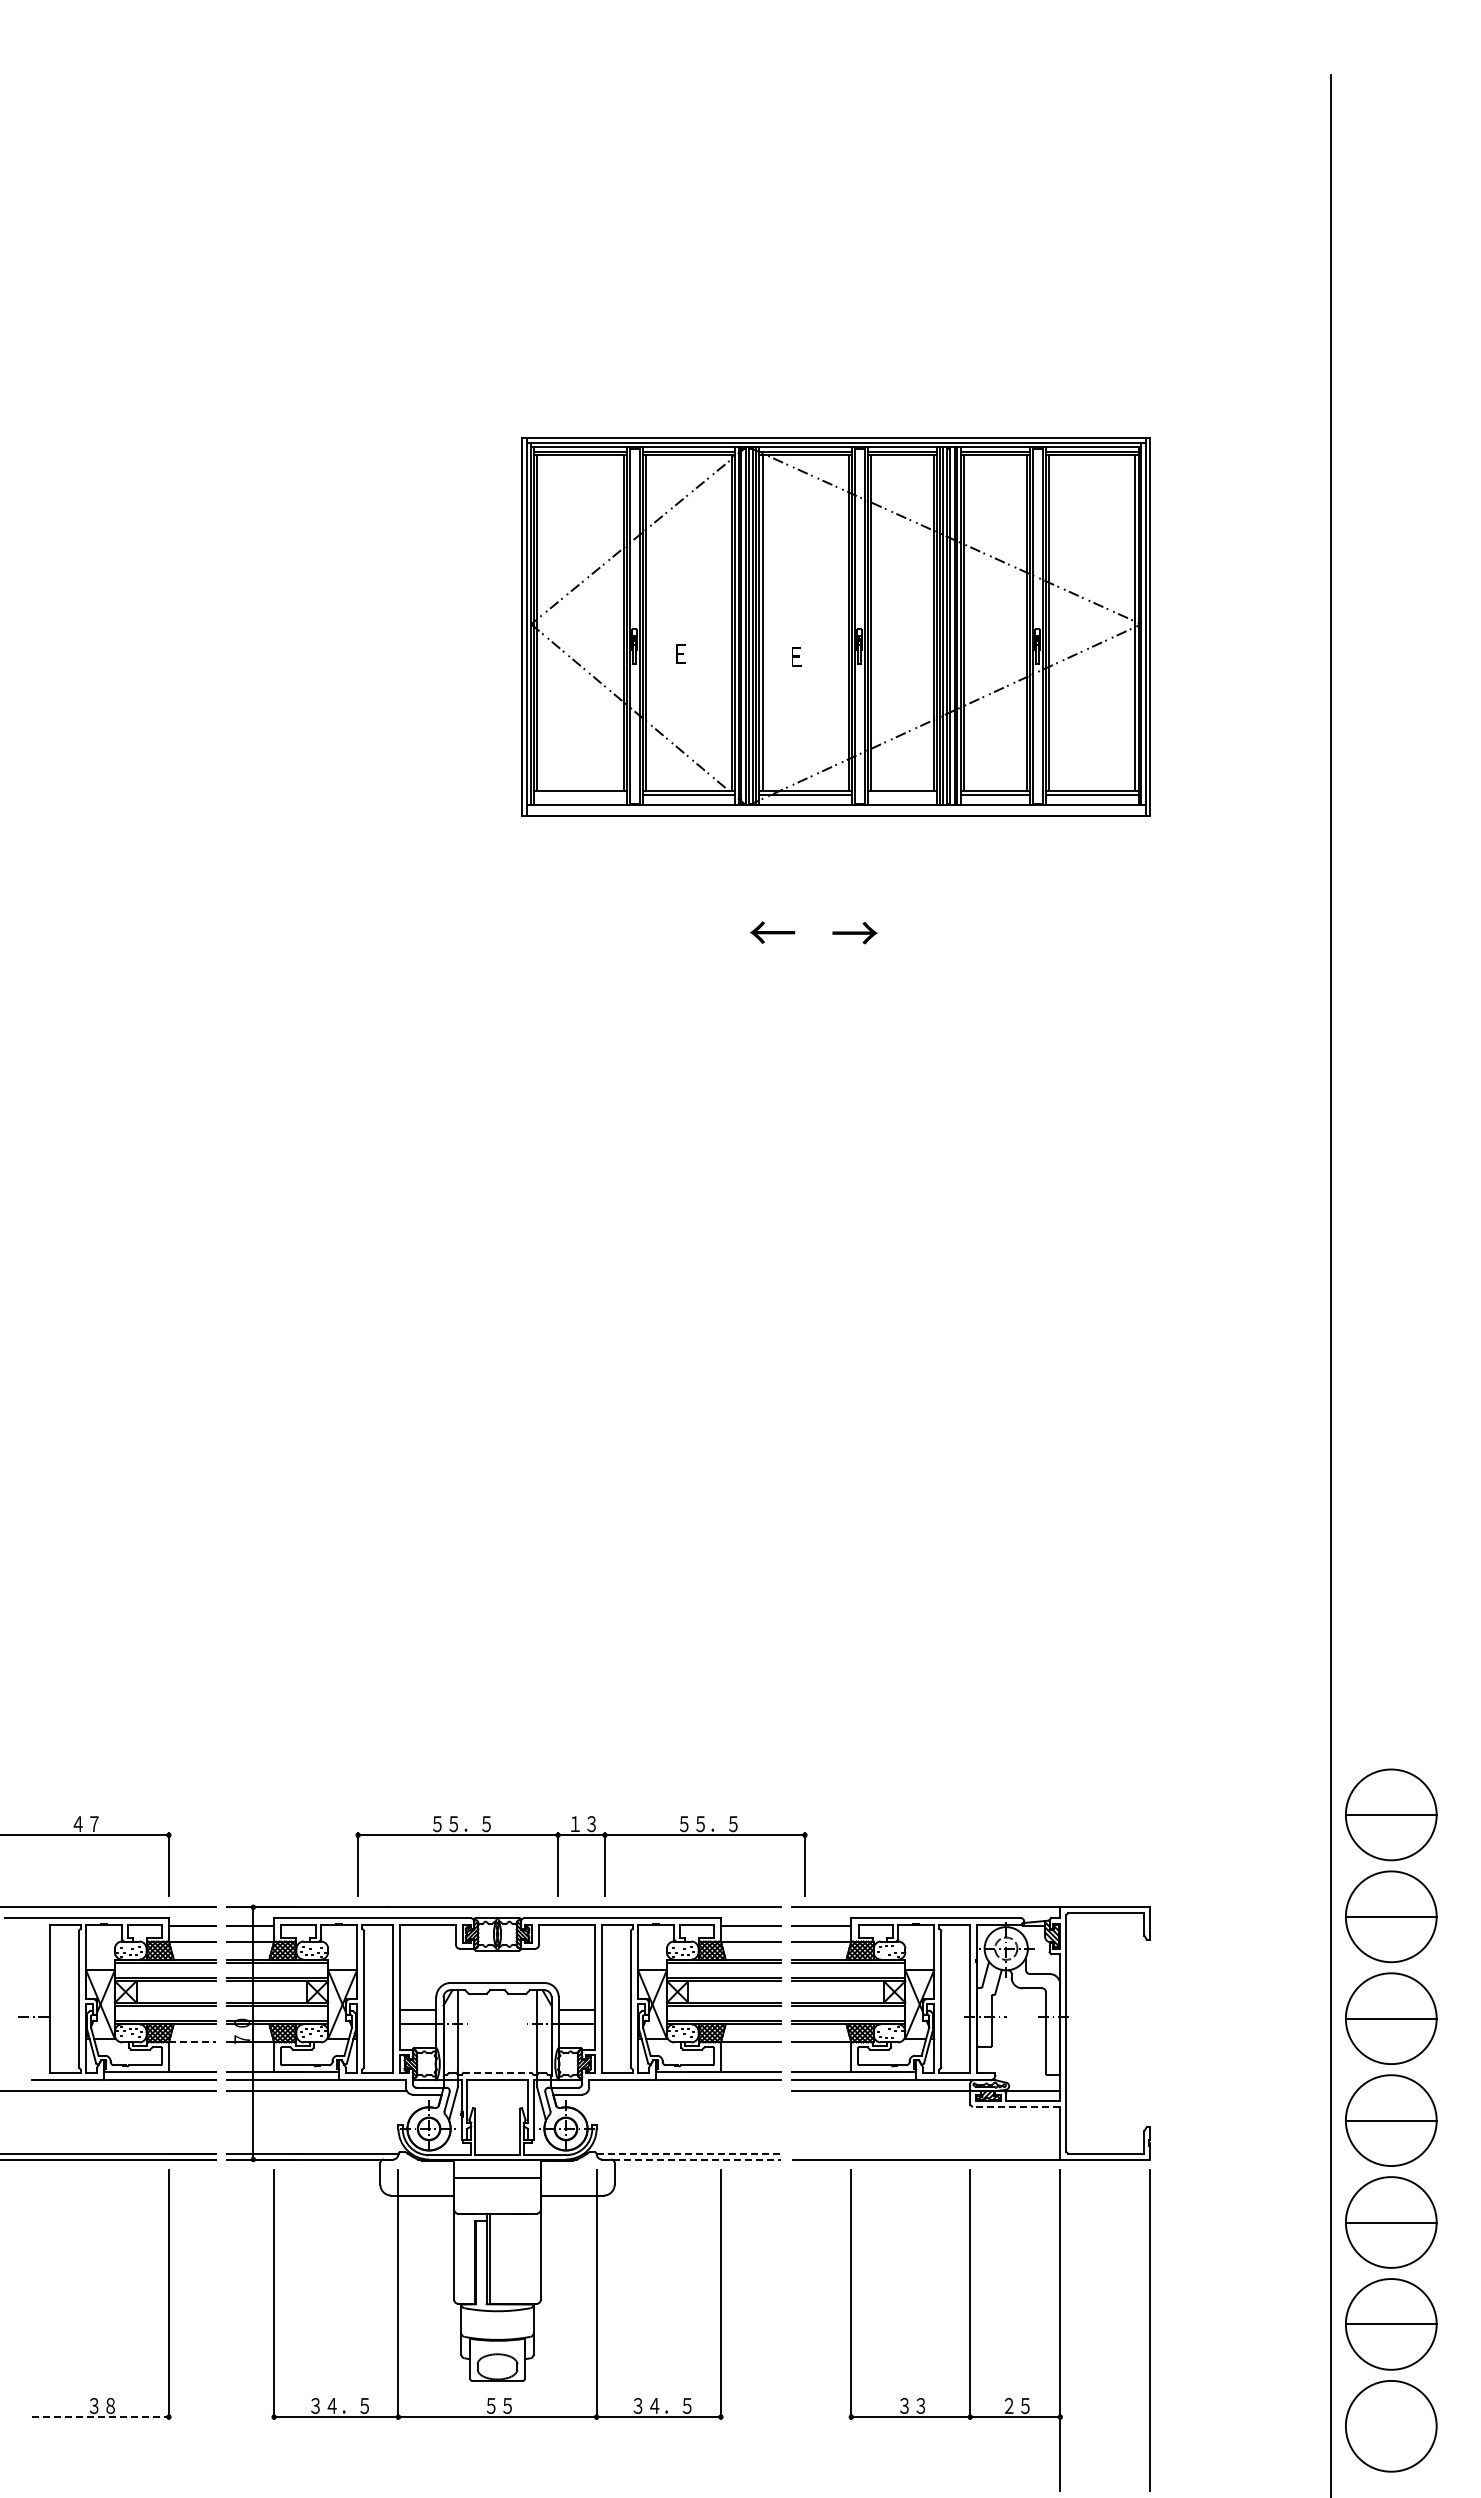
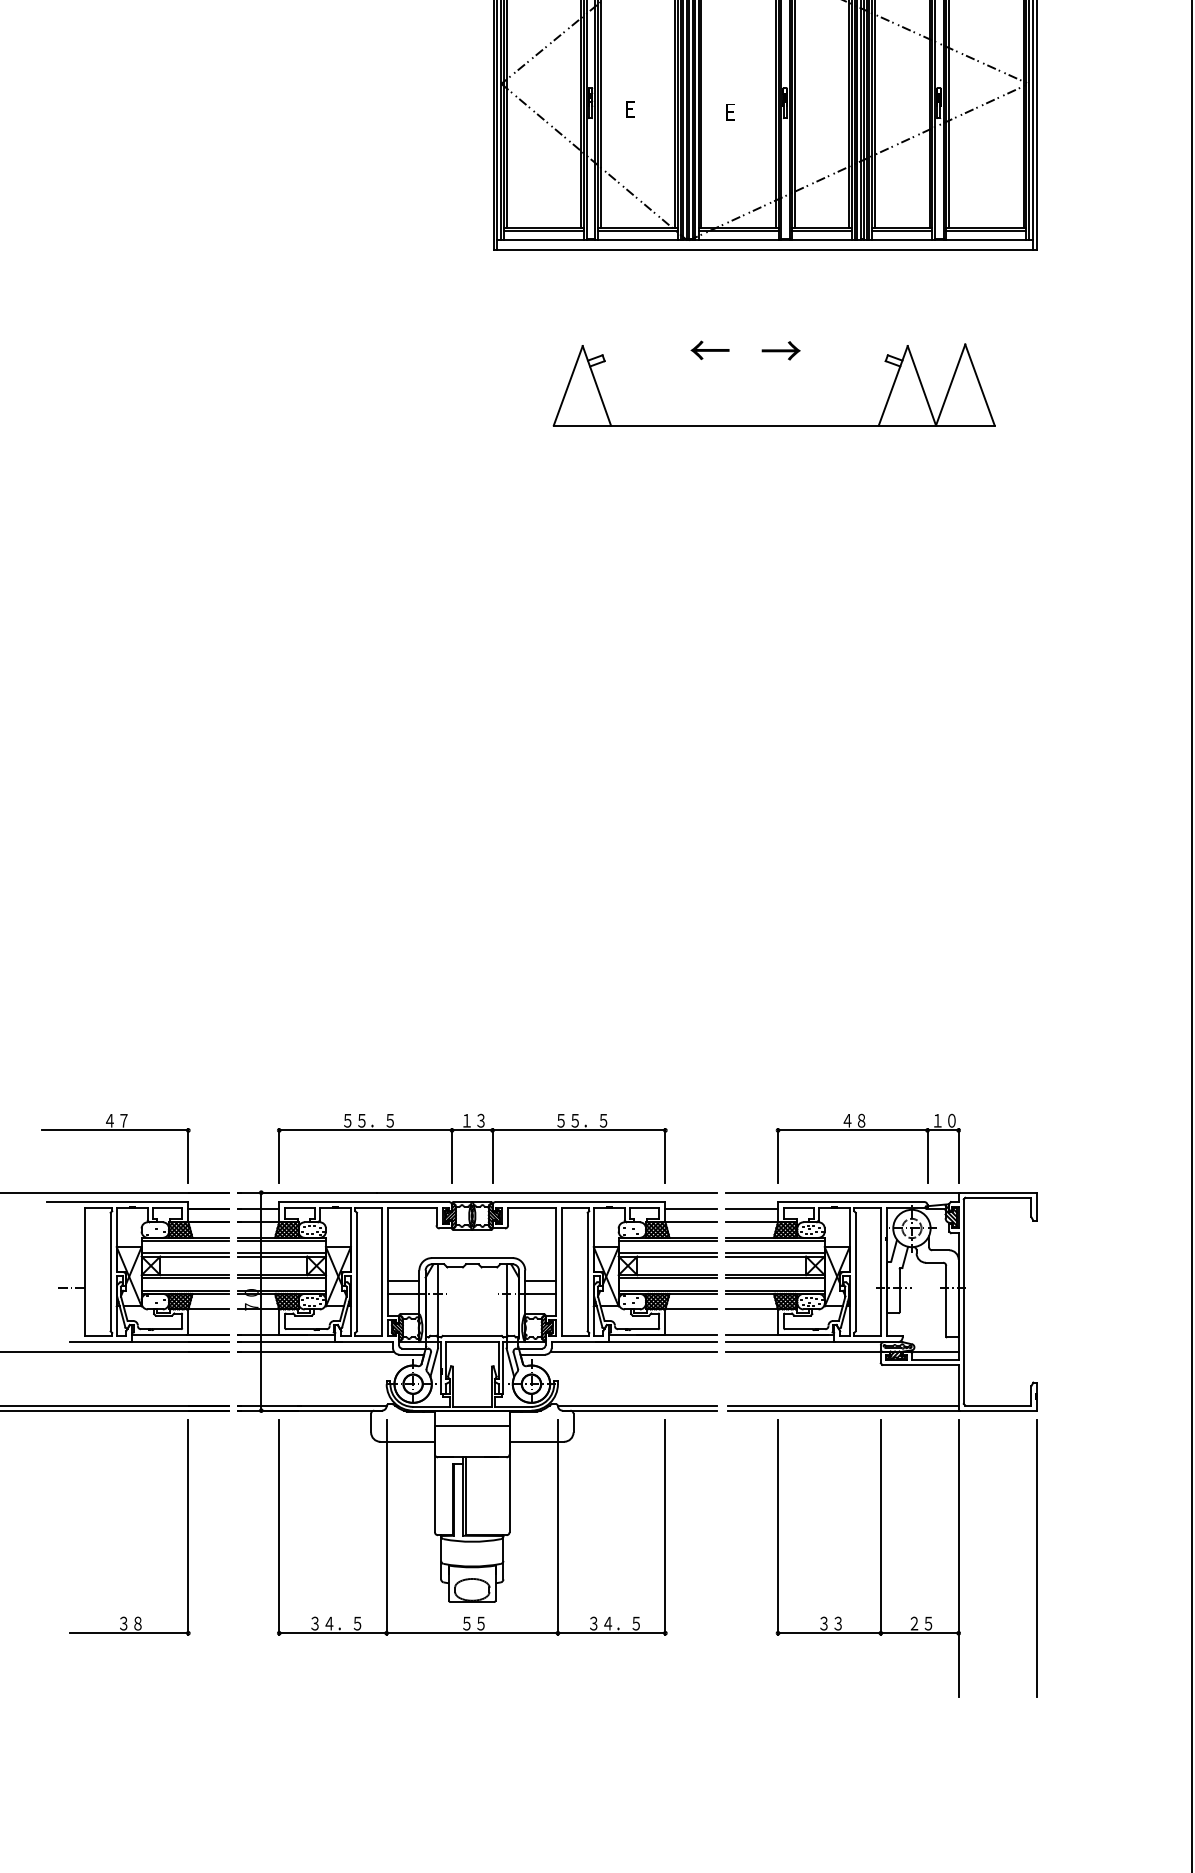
line: (579, 794) -> (543, 231), added
line: (901, 794) -> (821, 231), added
part: (846, 1019) -> (773, 425), added
part: (581, 1835) -> (472, 1130), moved
part: (955, 1835) -> (868, 1130), added
line: (192, 2042) -> (208, 1309), dashed -> solid
line: (498, 2073) -> (473, 1336), dashed -> solid
line: (684, 2091) -> (633, 1351), added
line: (1015, 2106) -> (919, 1364), dashed -> solid
line: (689, 2153) -> (638, 1405), dashed -> solid
line: (926, 2153) -> (843, 1405), added
line: (691, 2159) -> (639, 1410), dashed -> solid
line: (101, 2417) -> (130, 1633), dashed -> solid

